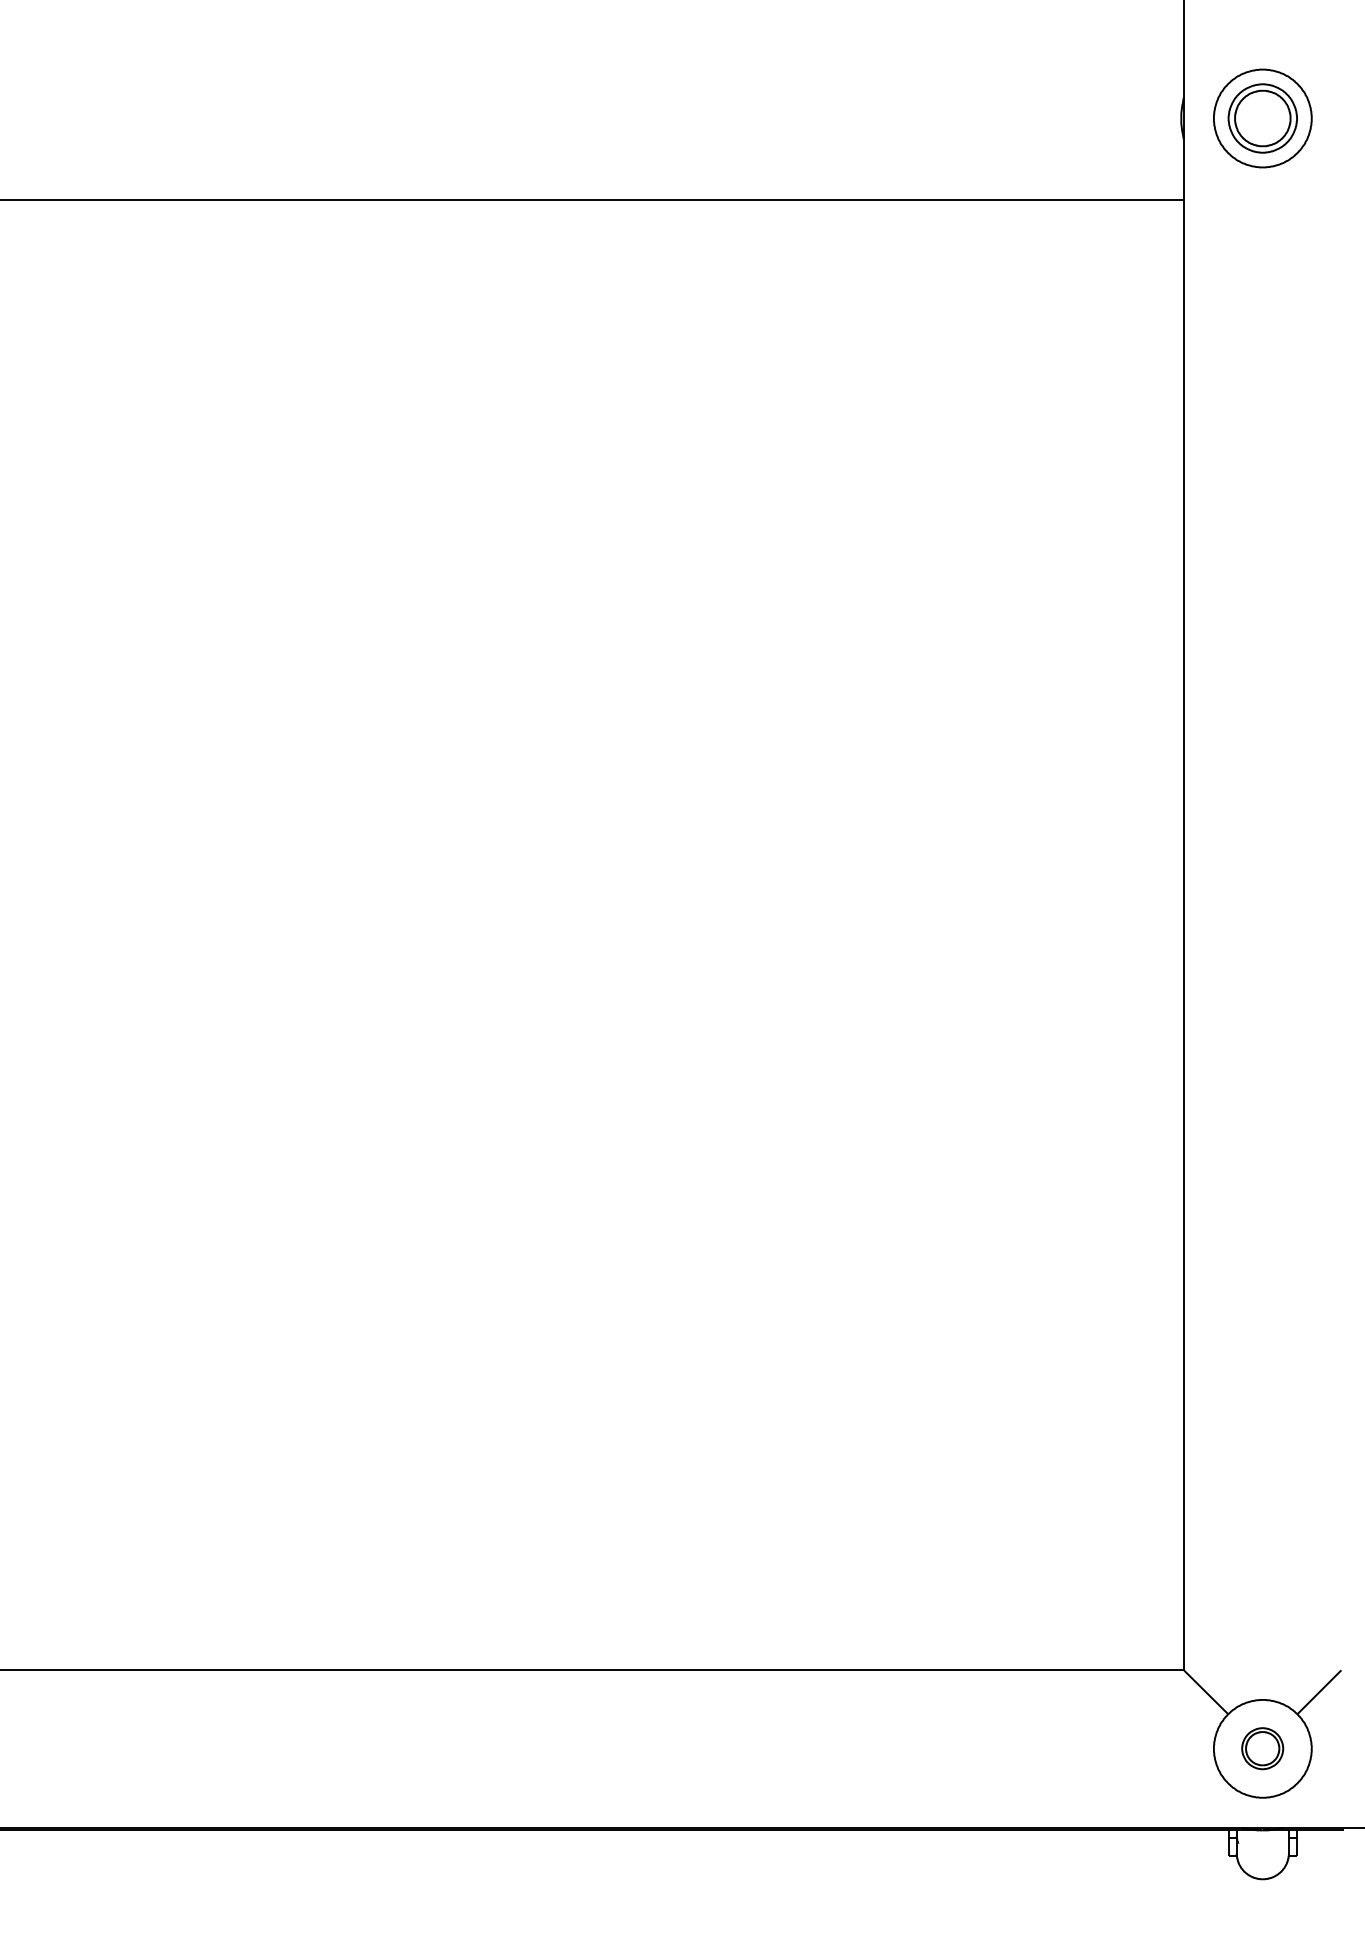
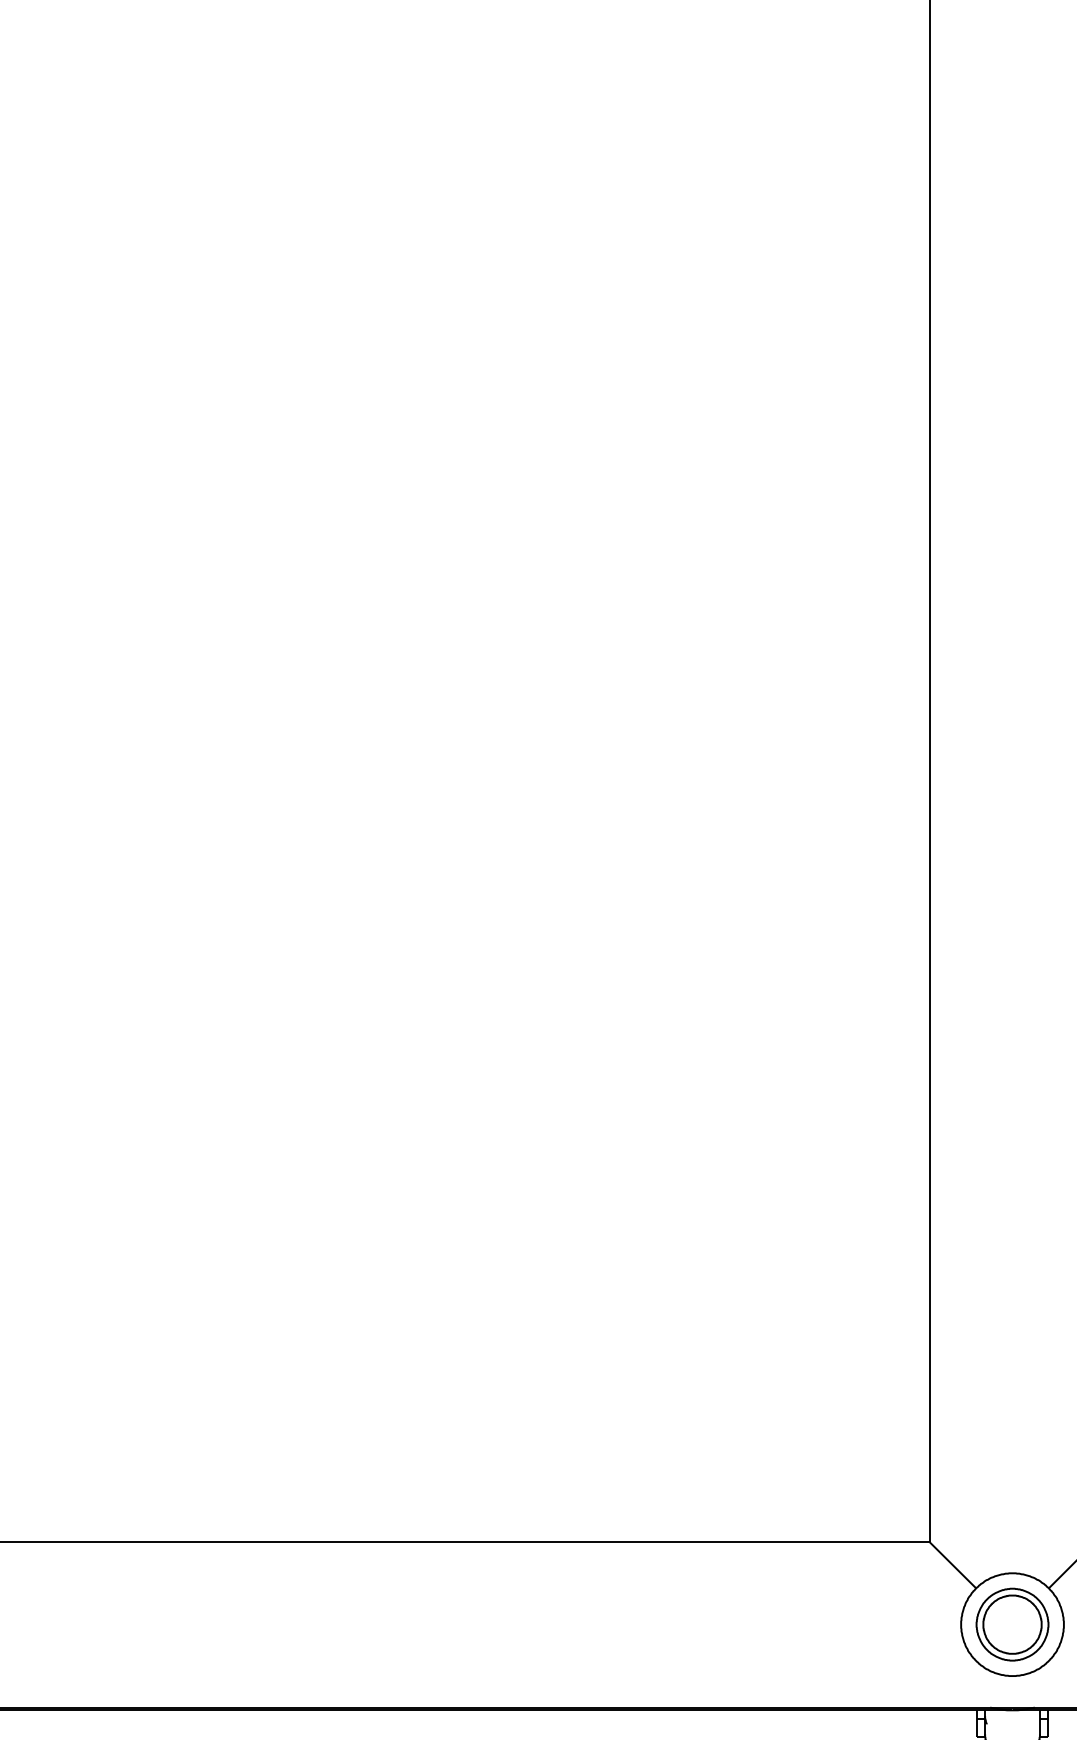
part: (1262, 1748) -> (1012, 1624), size x1.67

